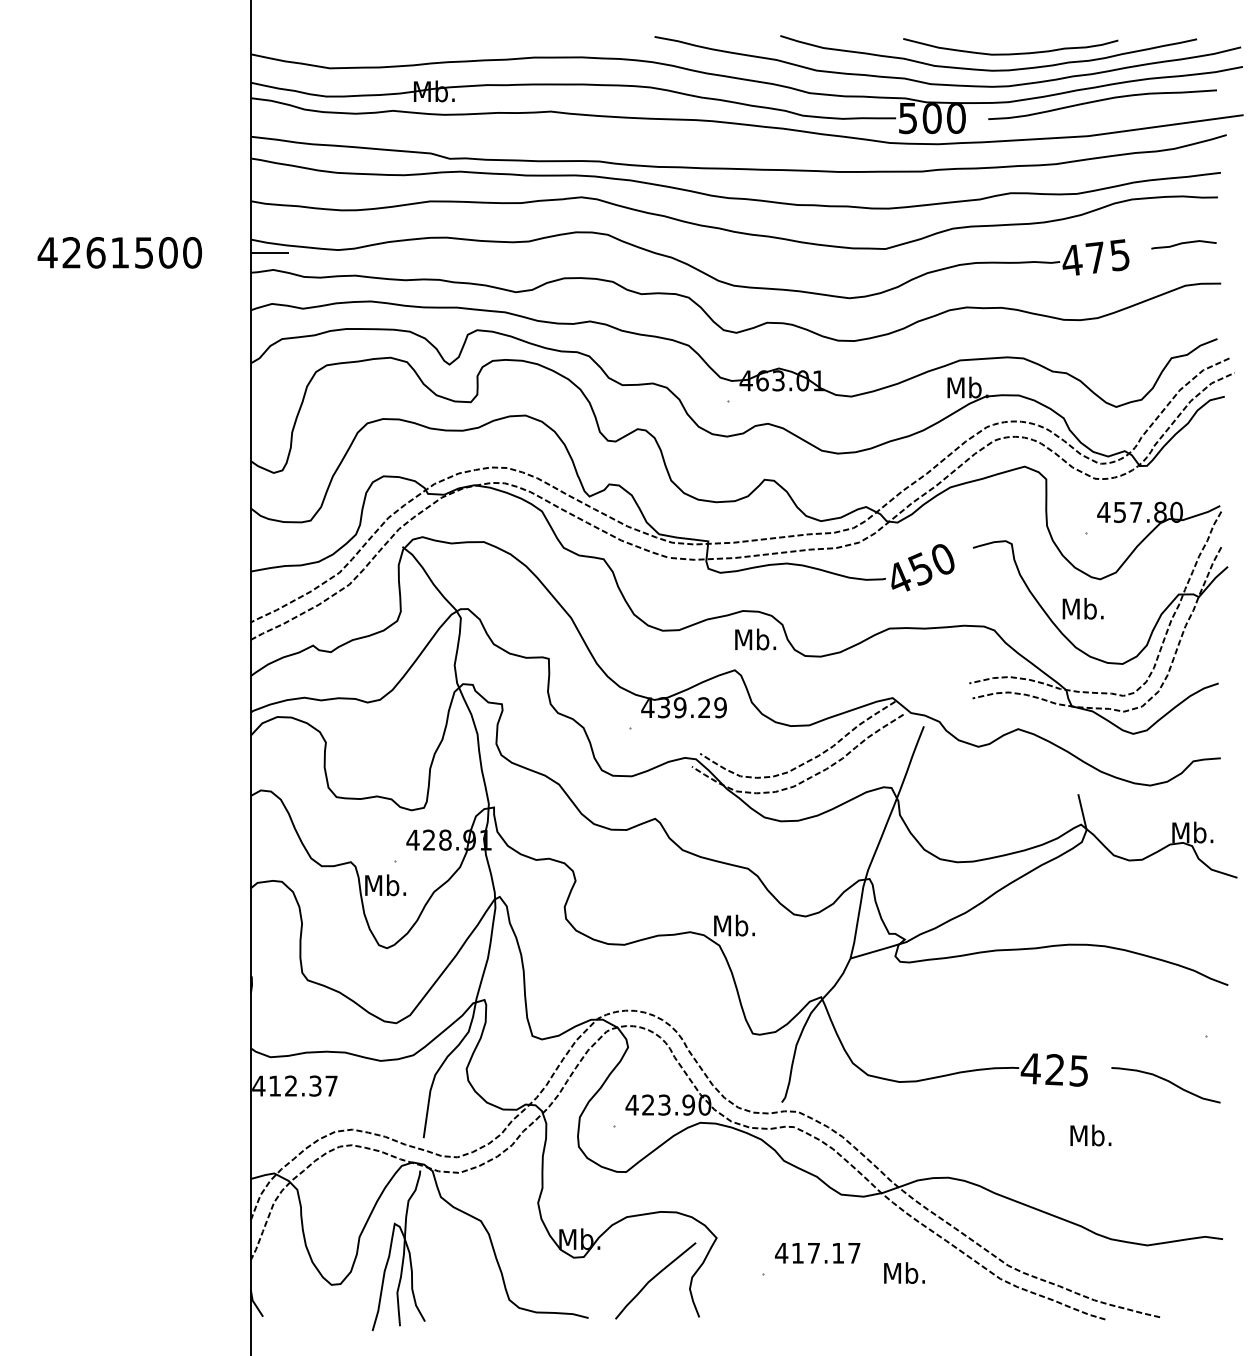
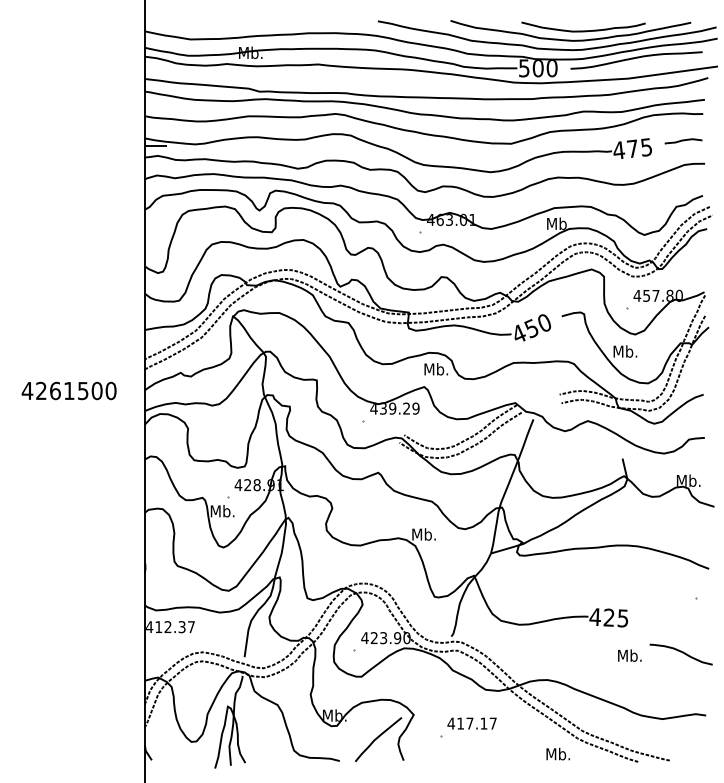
text: (118, 251) -> (68, 390), moved
curve: (1164, 1081) -> (680, 652), moved
text: (903, 1272) -> (557, 753), moved

